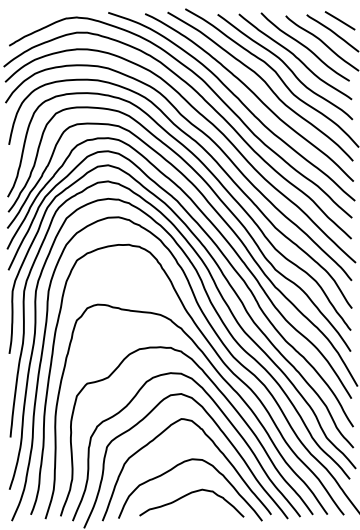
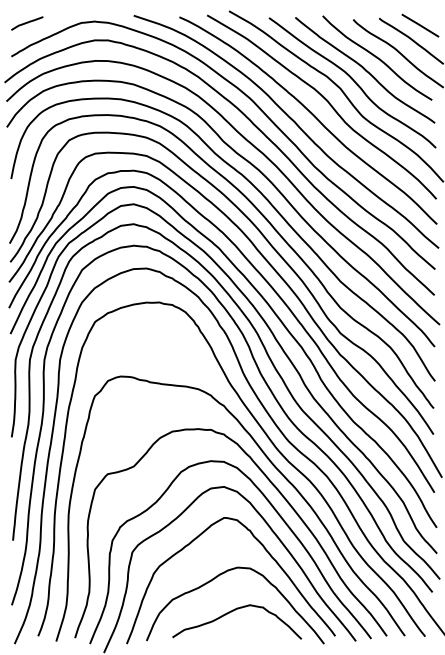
curve: (22, 19) -> (27, 23), added

